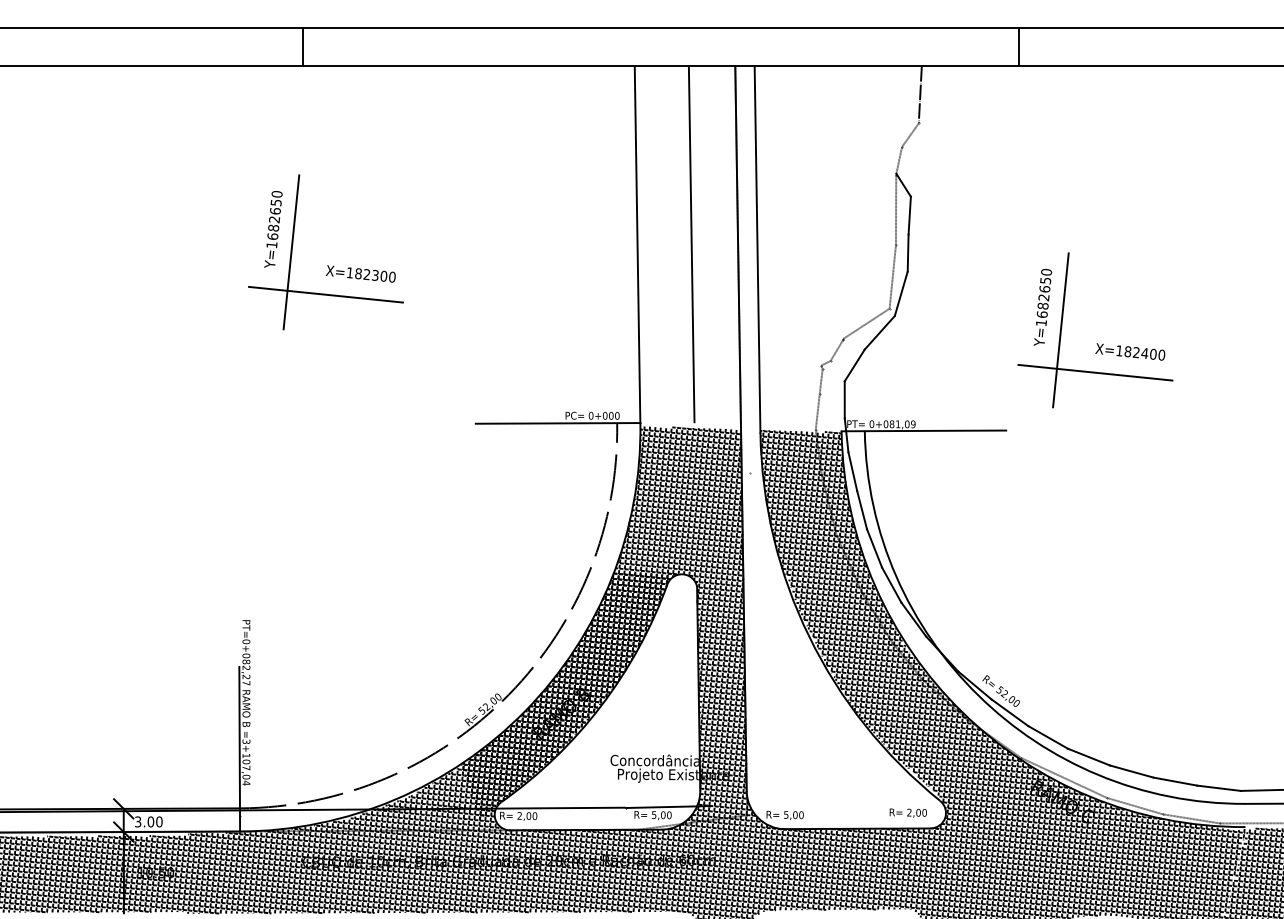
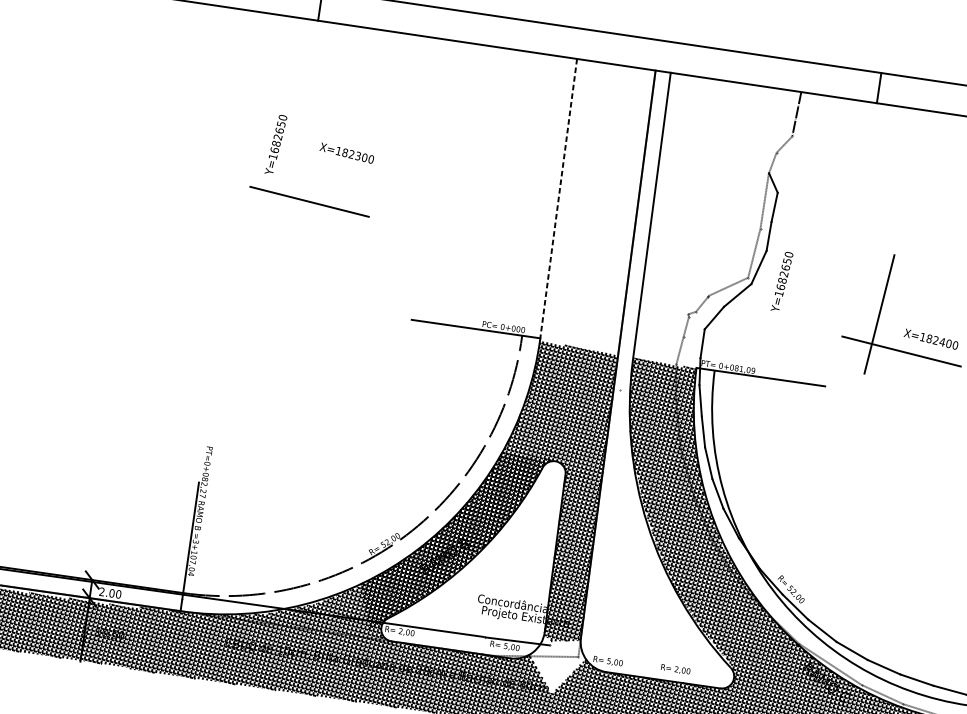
line: (691, 244) -> (600, 204), removed
line: (637, 245) -> (558, 199), solid -> dashed
line: (291, 252) -> (287, 164), removed
text: (360, 273) -> (346, 152), moved
text: (1042, 307) -> (781, 281), moved
text: (907, 812) -> (675, 669), moved
text: (138, 821) -> (102, 591), 3.00 -> 2.00
hatch: (720, 829) -> (556, 665), removed

